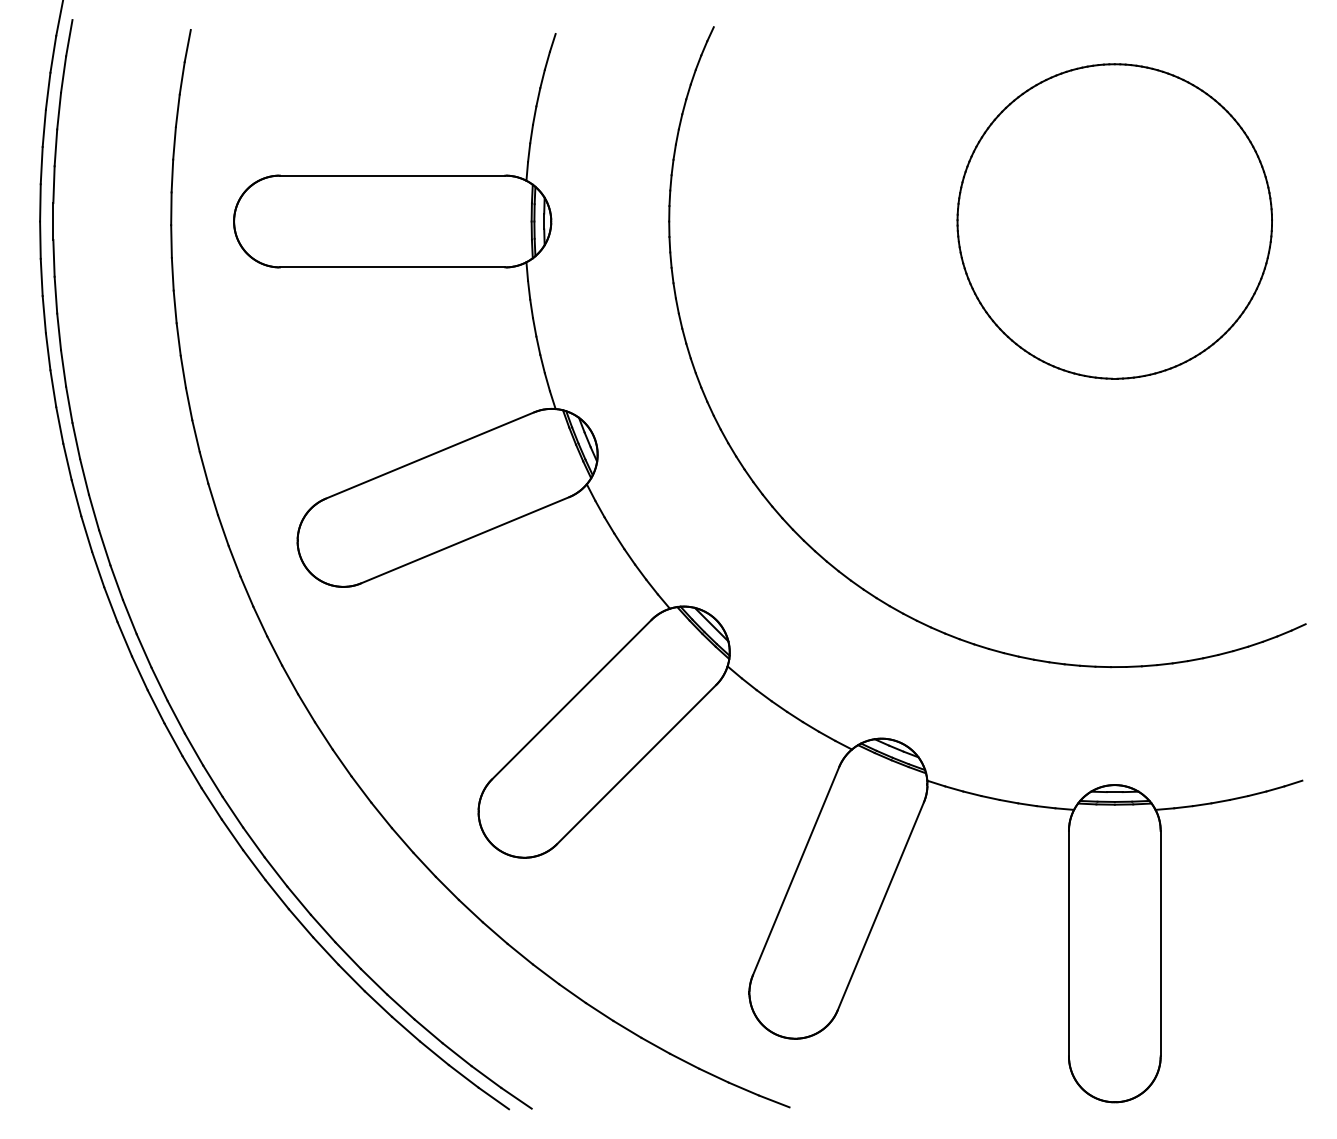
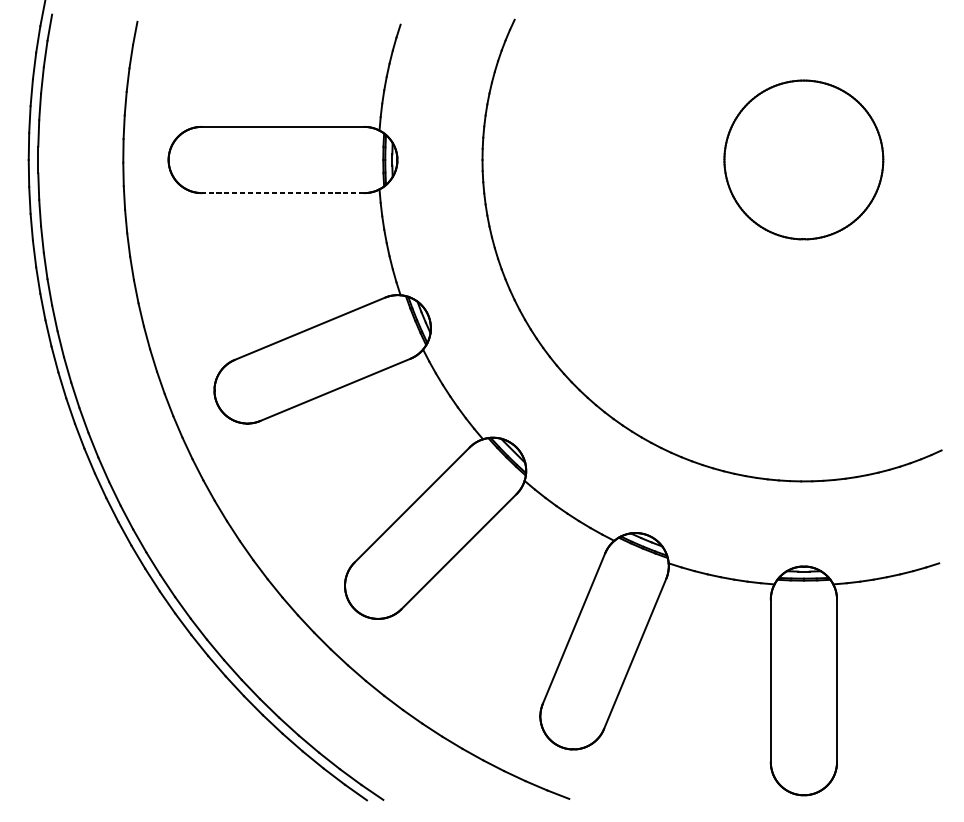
part: (1114, 221) -> (803, 159), size x0.7
line: (392, 267) -> (282, 193), solid -> dashed

